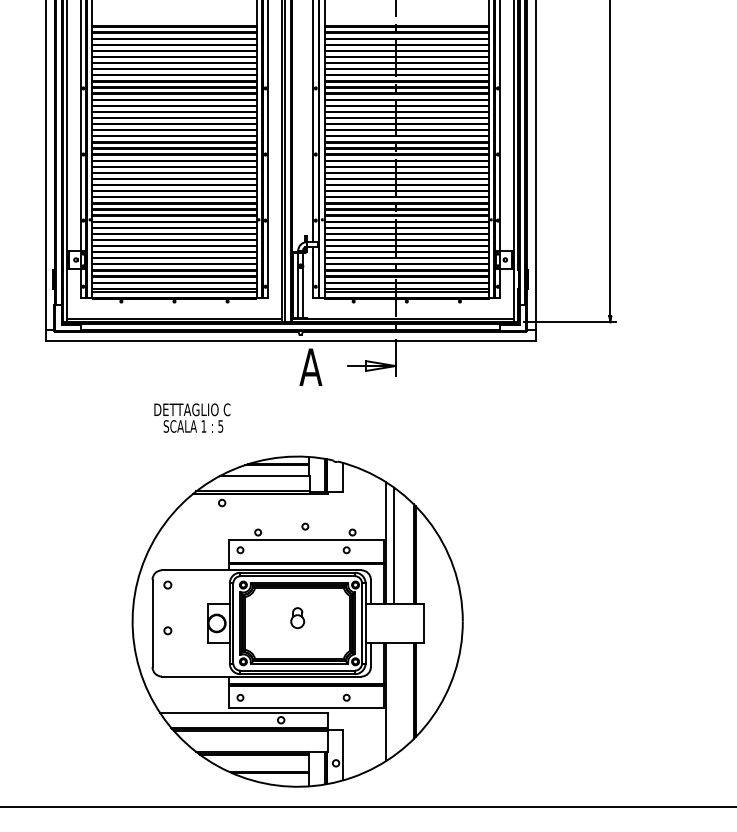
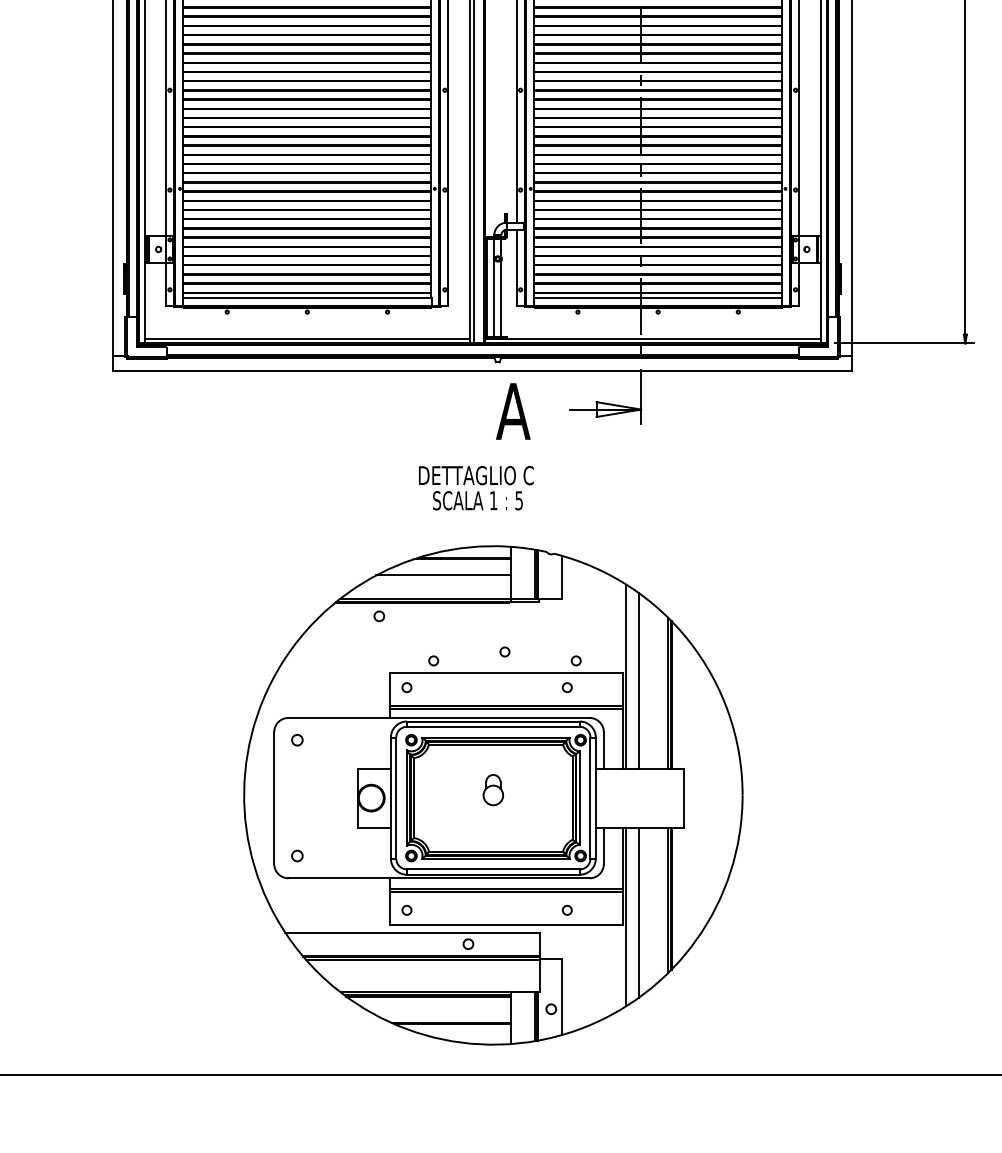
text: (192, 417) -> (476, 487), moved
circle: (167, 630) -> (296, 855), moved
line: (394, 698) -> (639, 911), added

